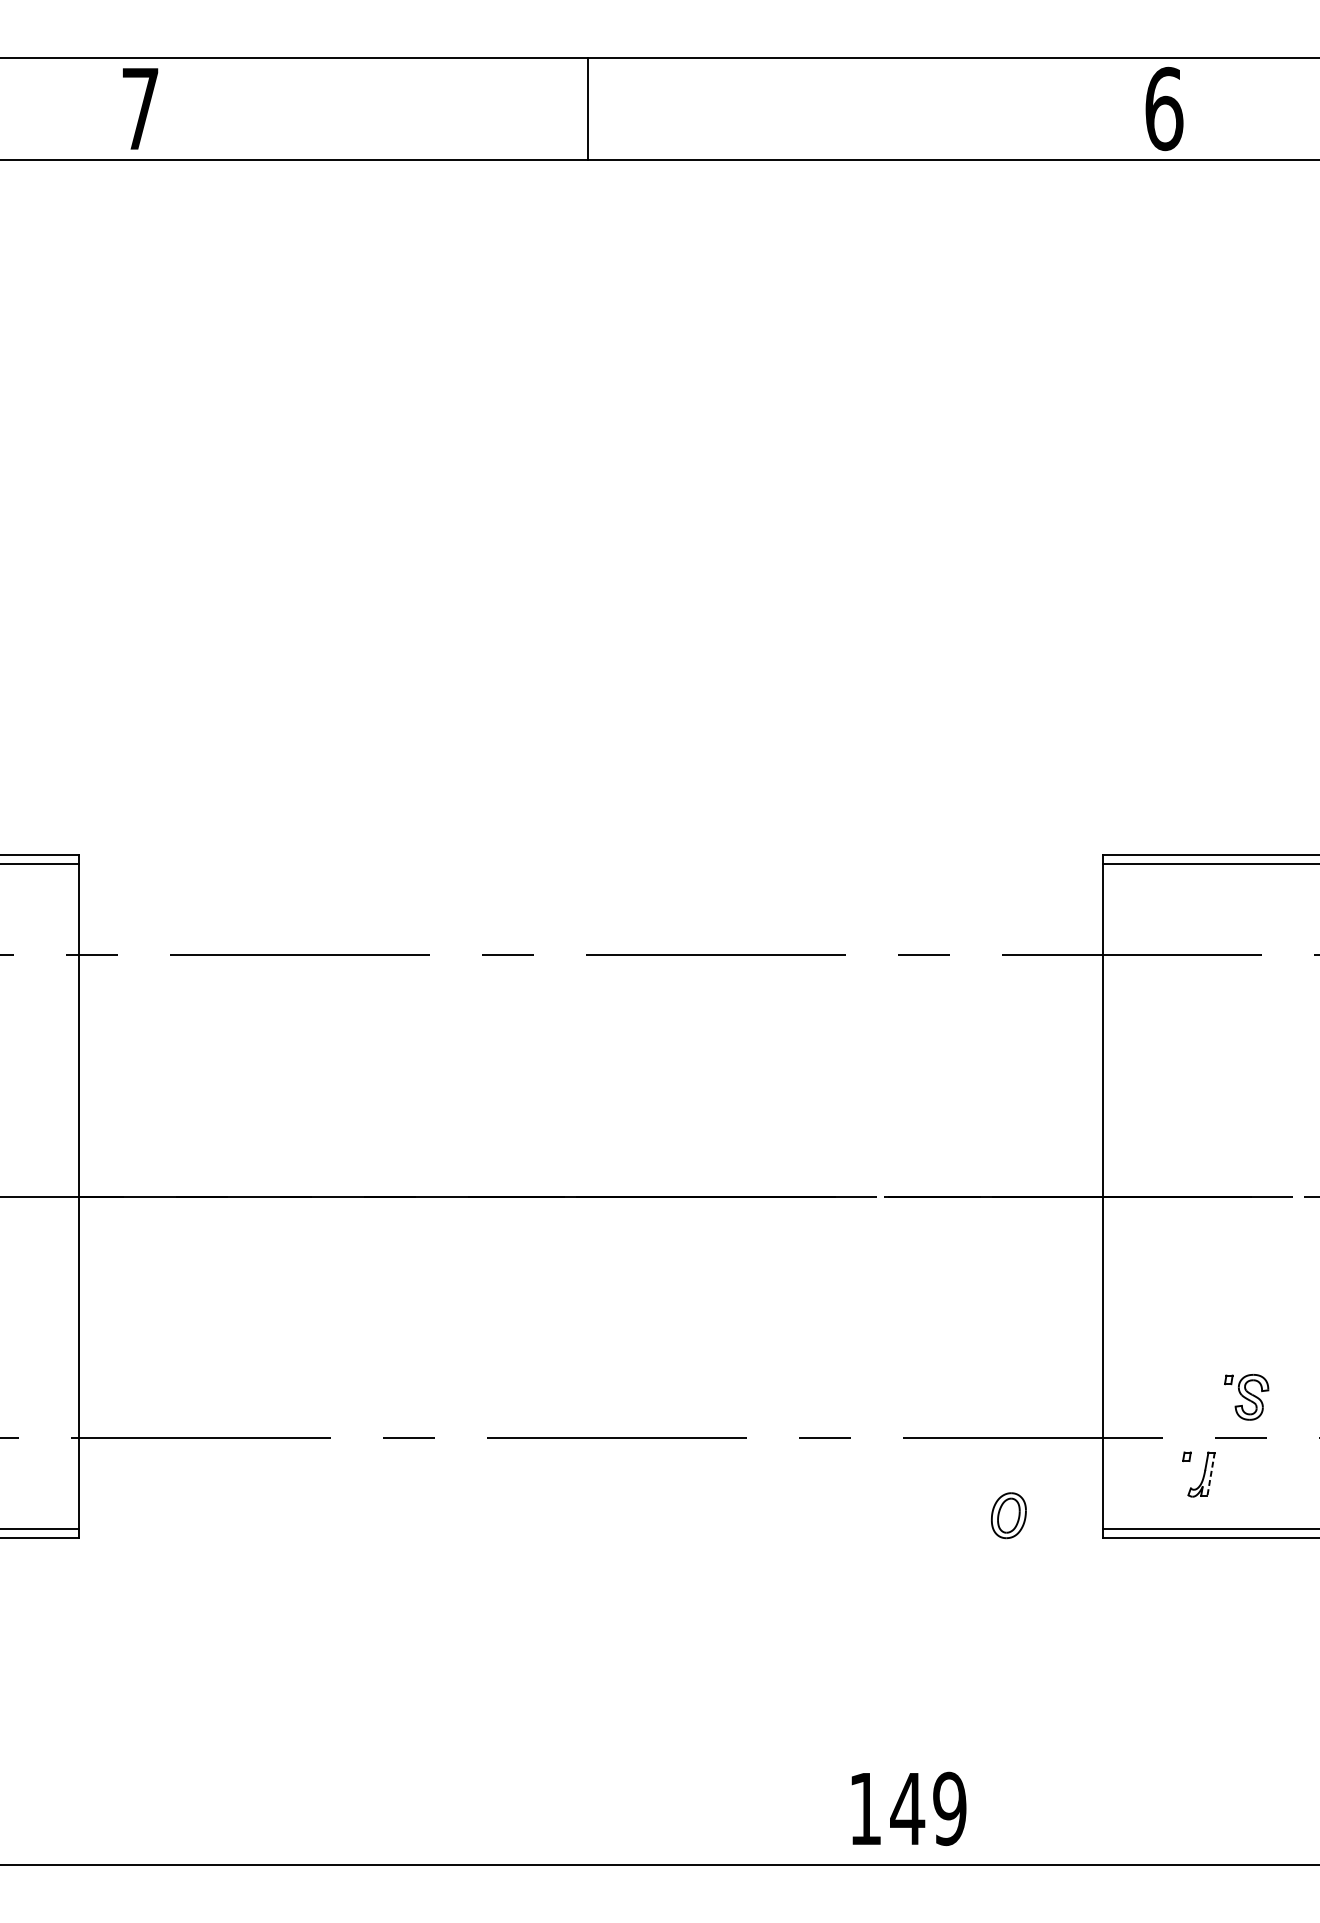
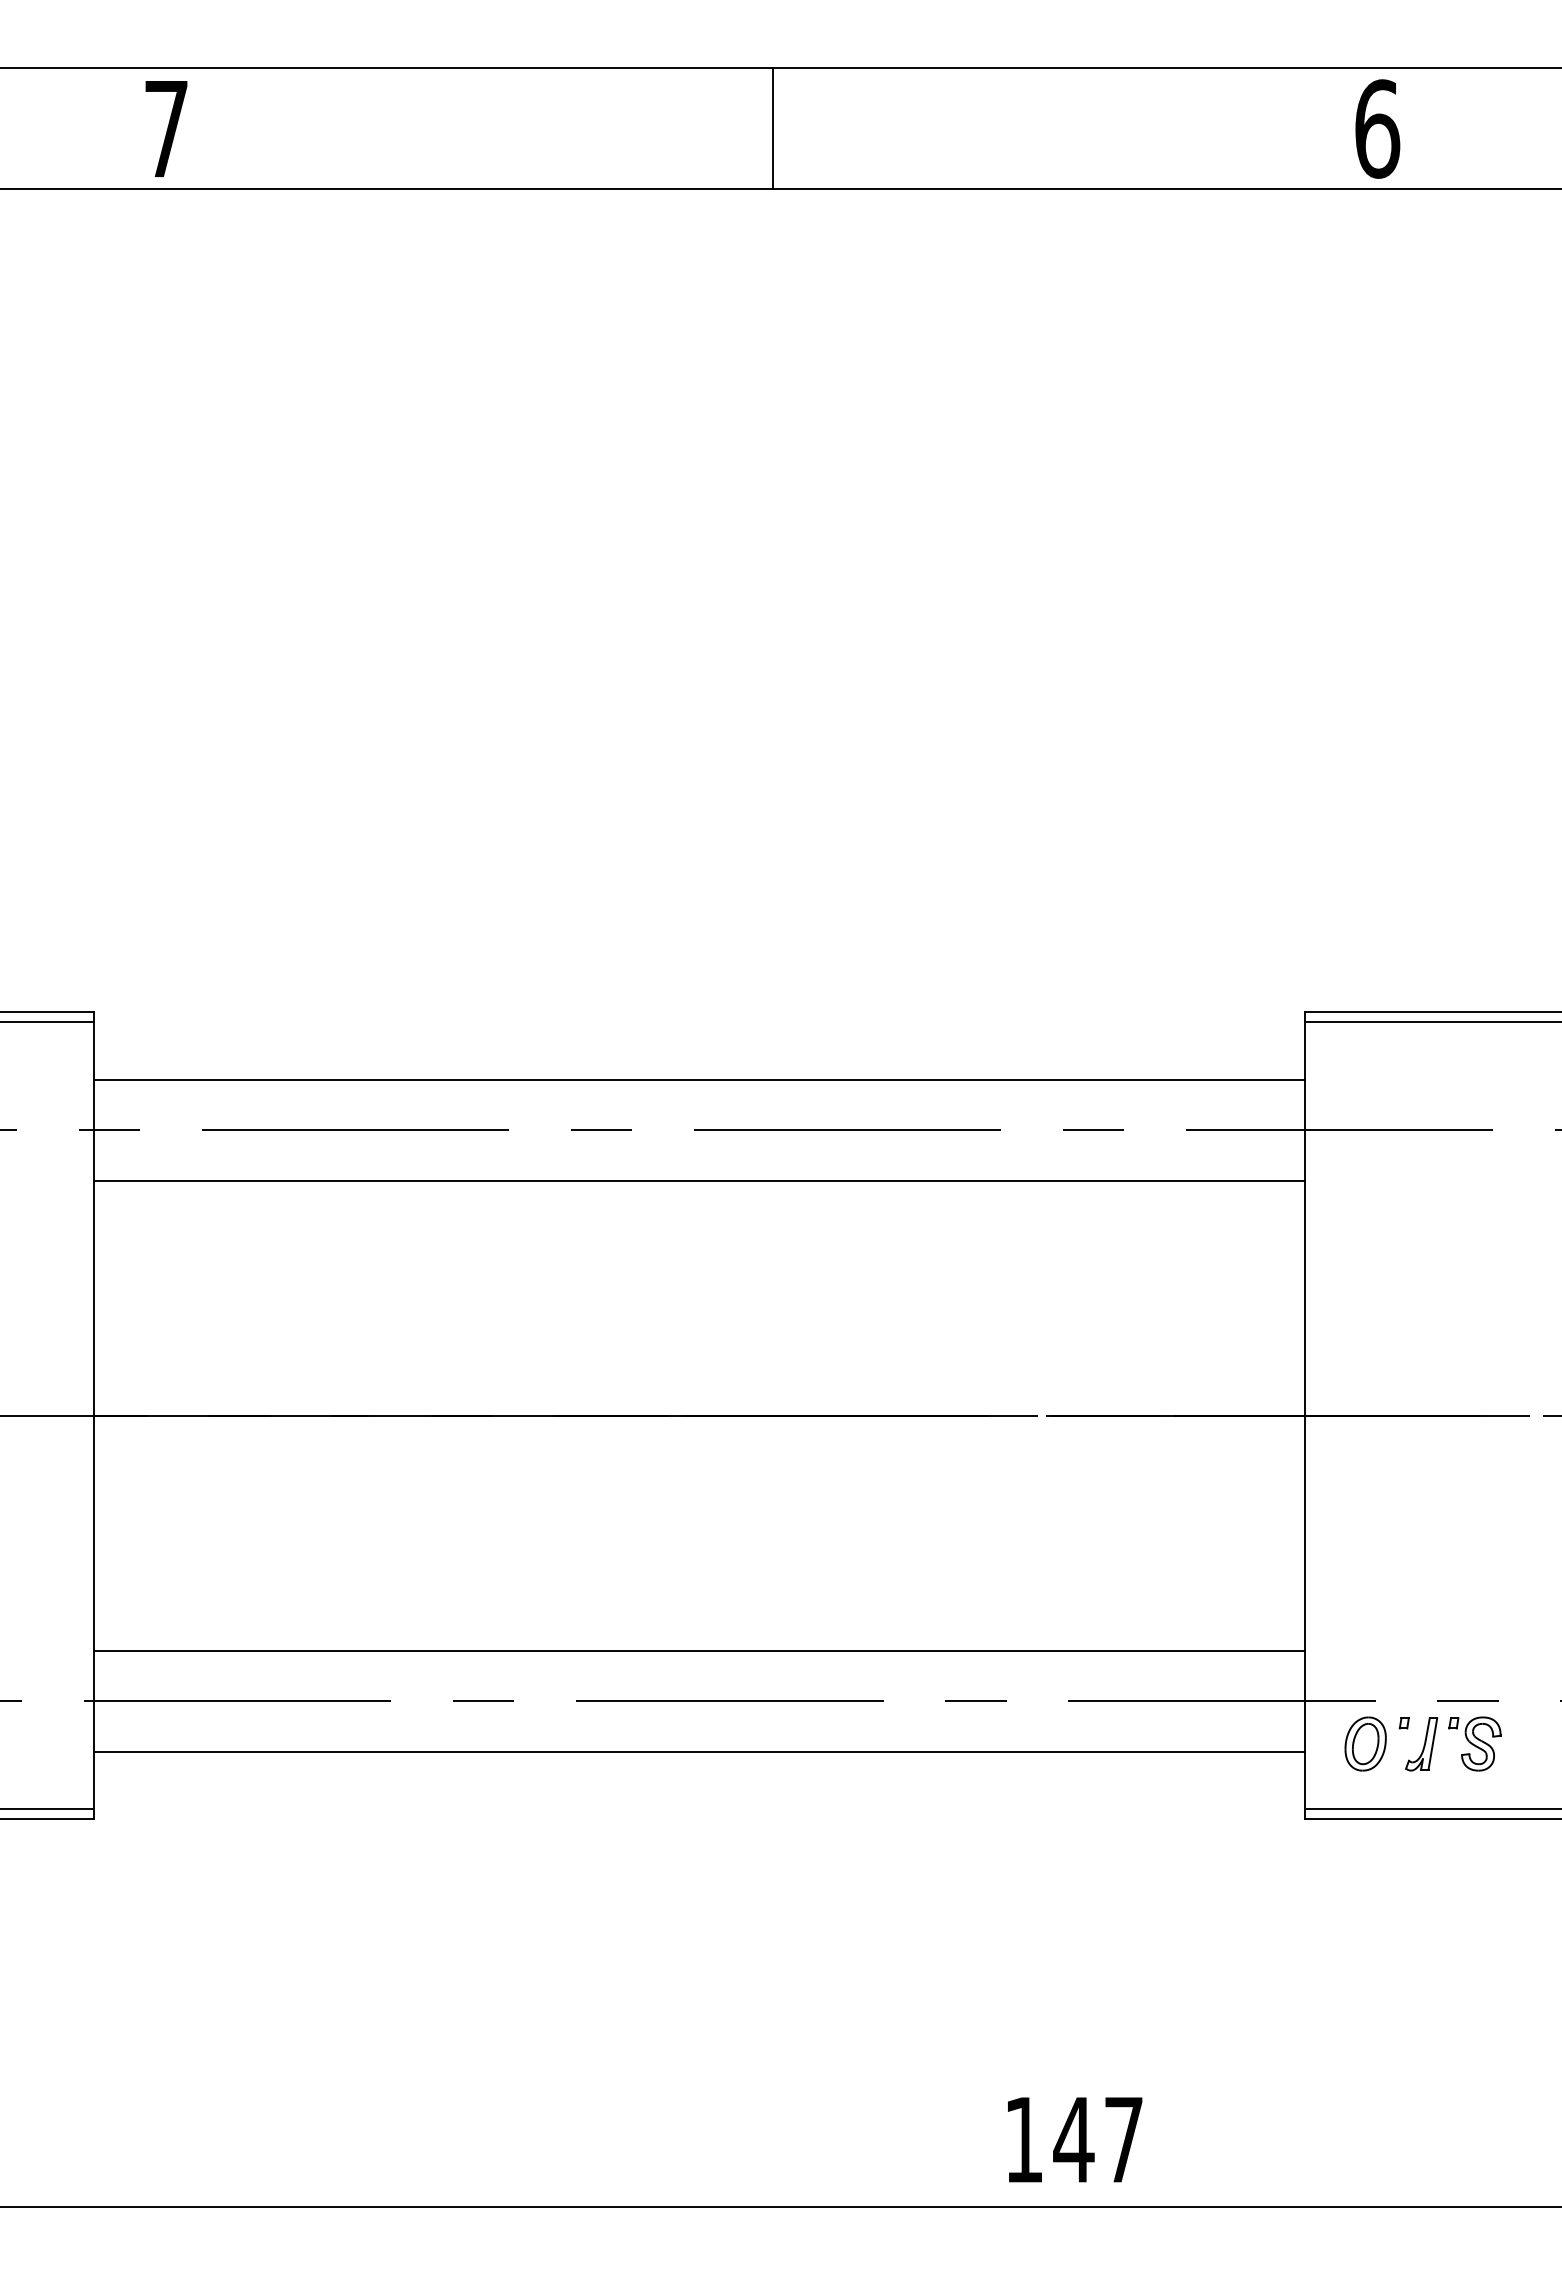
line: (588, 108) -> (773, 128), moved
line: (591, 912) -> (699, 1079), added
line: (591, 997) -> (699, 1180), added
line: (591, 1395) -> (699, 1650), added
part: (1246, 1396) -> (1474, 1743), moved
line: (1210, 1474) -> (1432, 1744), dashed -> solid
line: (591, 1480) -> (699, 1751), added
part: (1008, 1515) -> (1365, 1743), moved
text: (949, 1808) -> (1123, 2139), 149 -> 147

